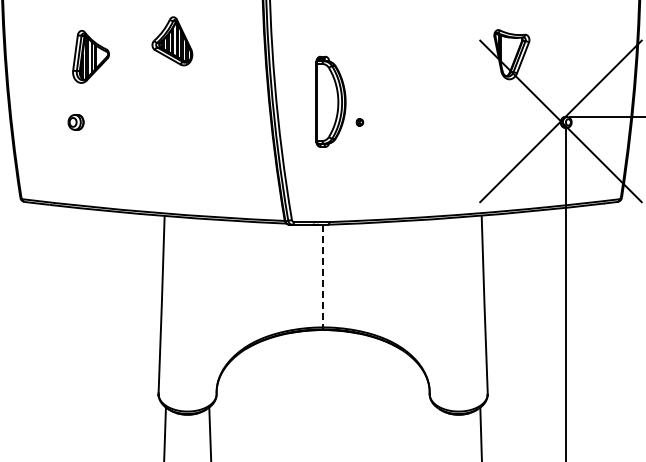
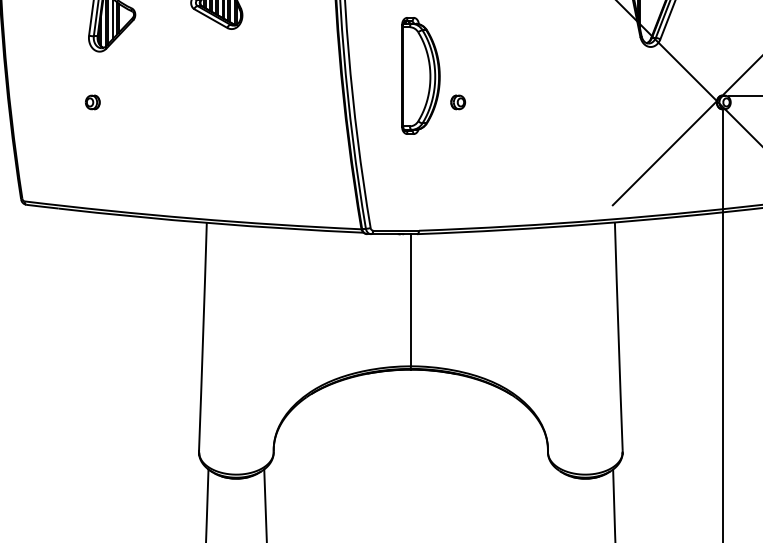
part: (75, 122) -> (92, 102), size x0.71
part: (359, 122) -> (457, 102), size x1.67
line: (323, 276) -> (411, 300), dashed -> solid

